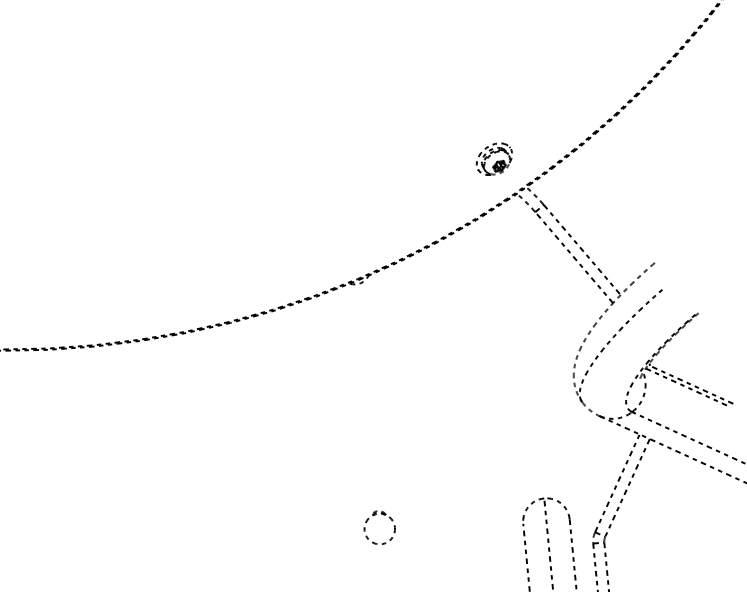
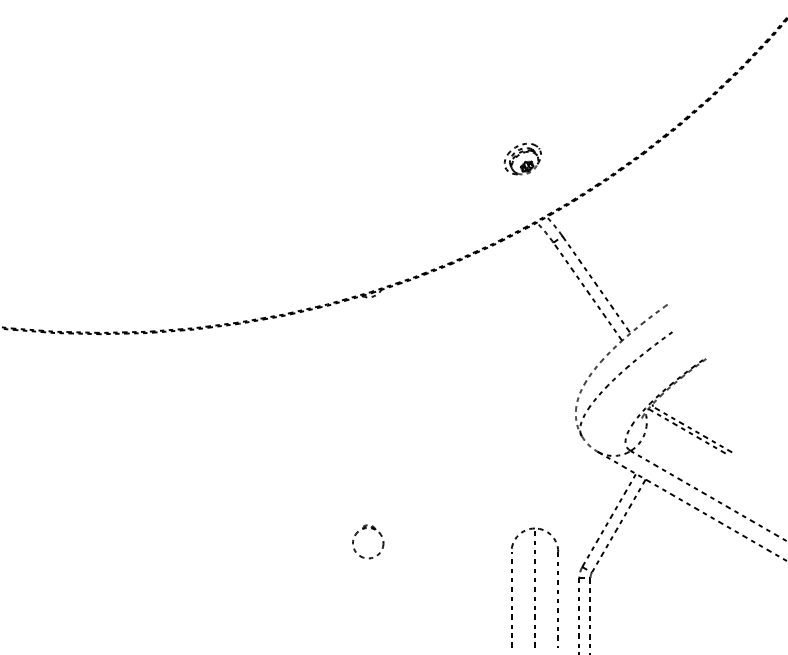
part: (494, 159) -> (522, 159), moved

